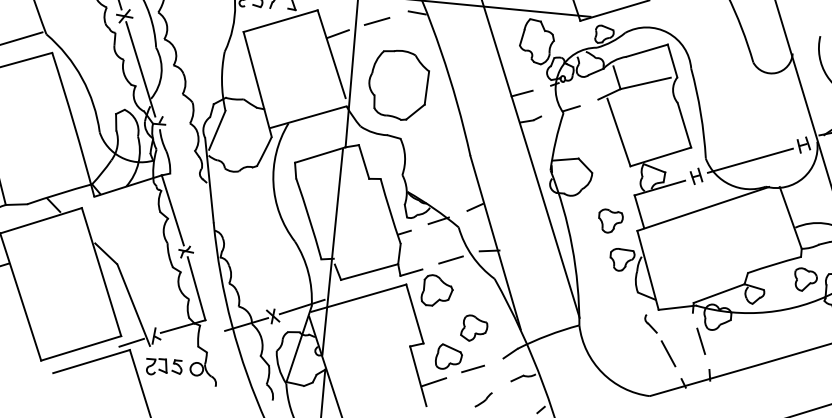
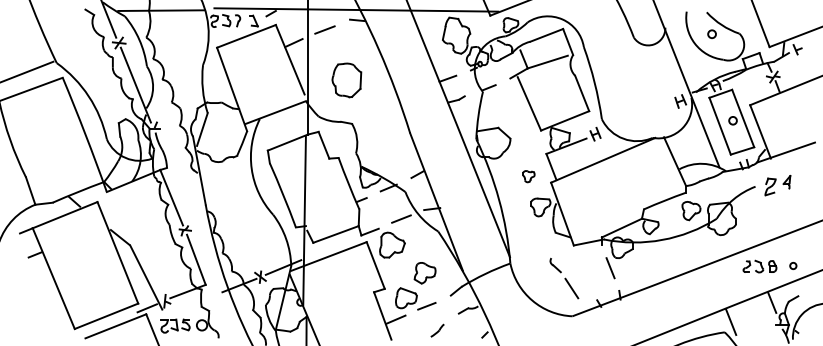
part: (398, 85) -> (346, 80), size x0.6
line: (750, 160) -> (638, 117), removed
part: (610, 221) -> (528, 176), size x0.6
part: (660, 340) -> (564, 278), moved

